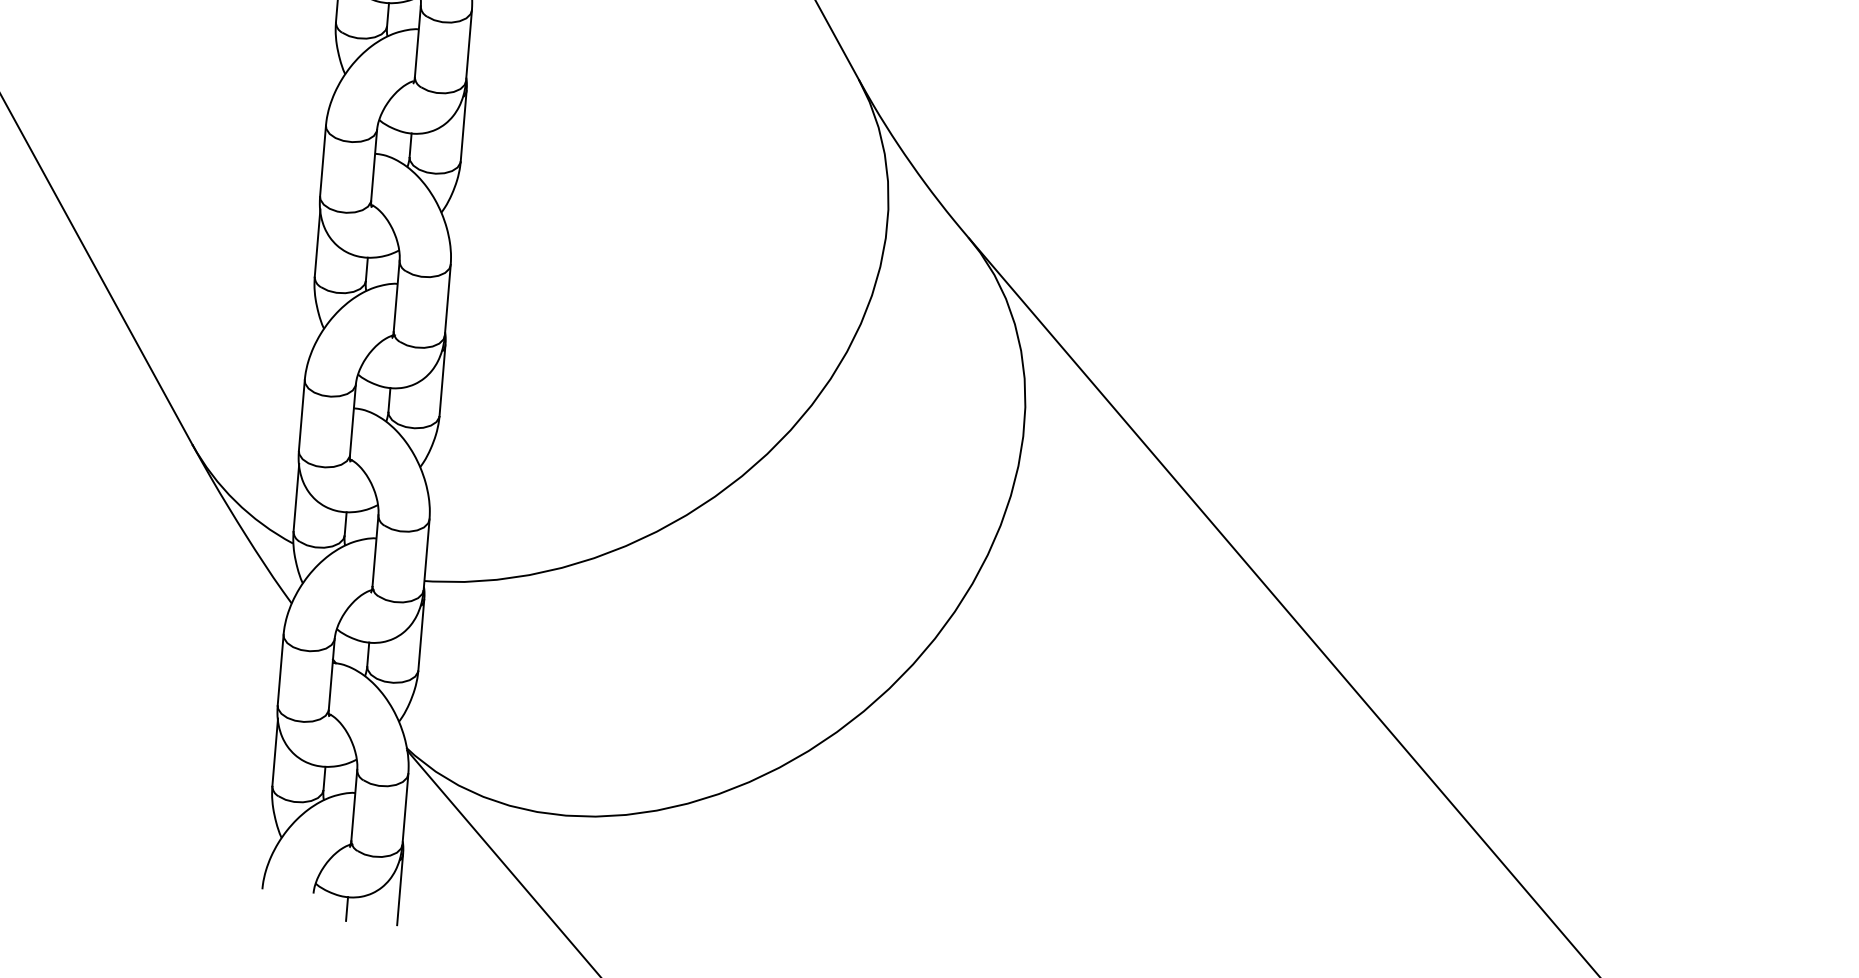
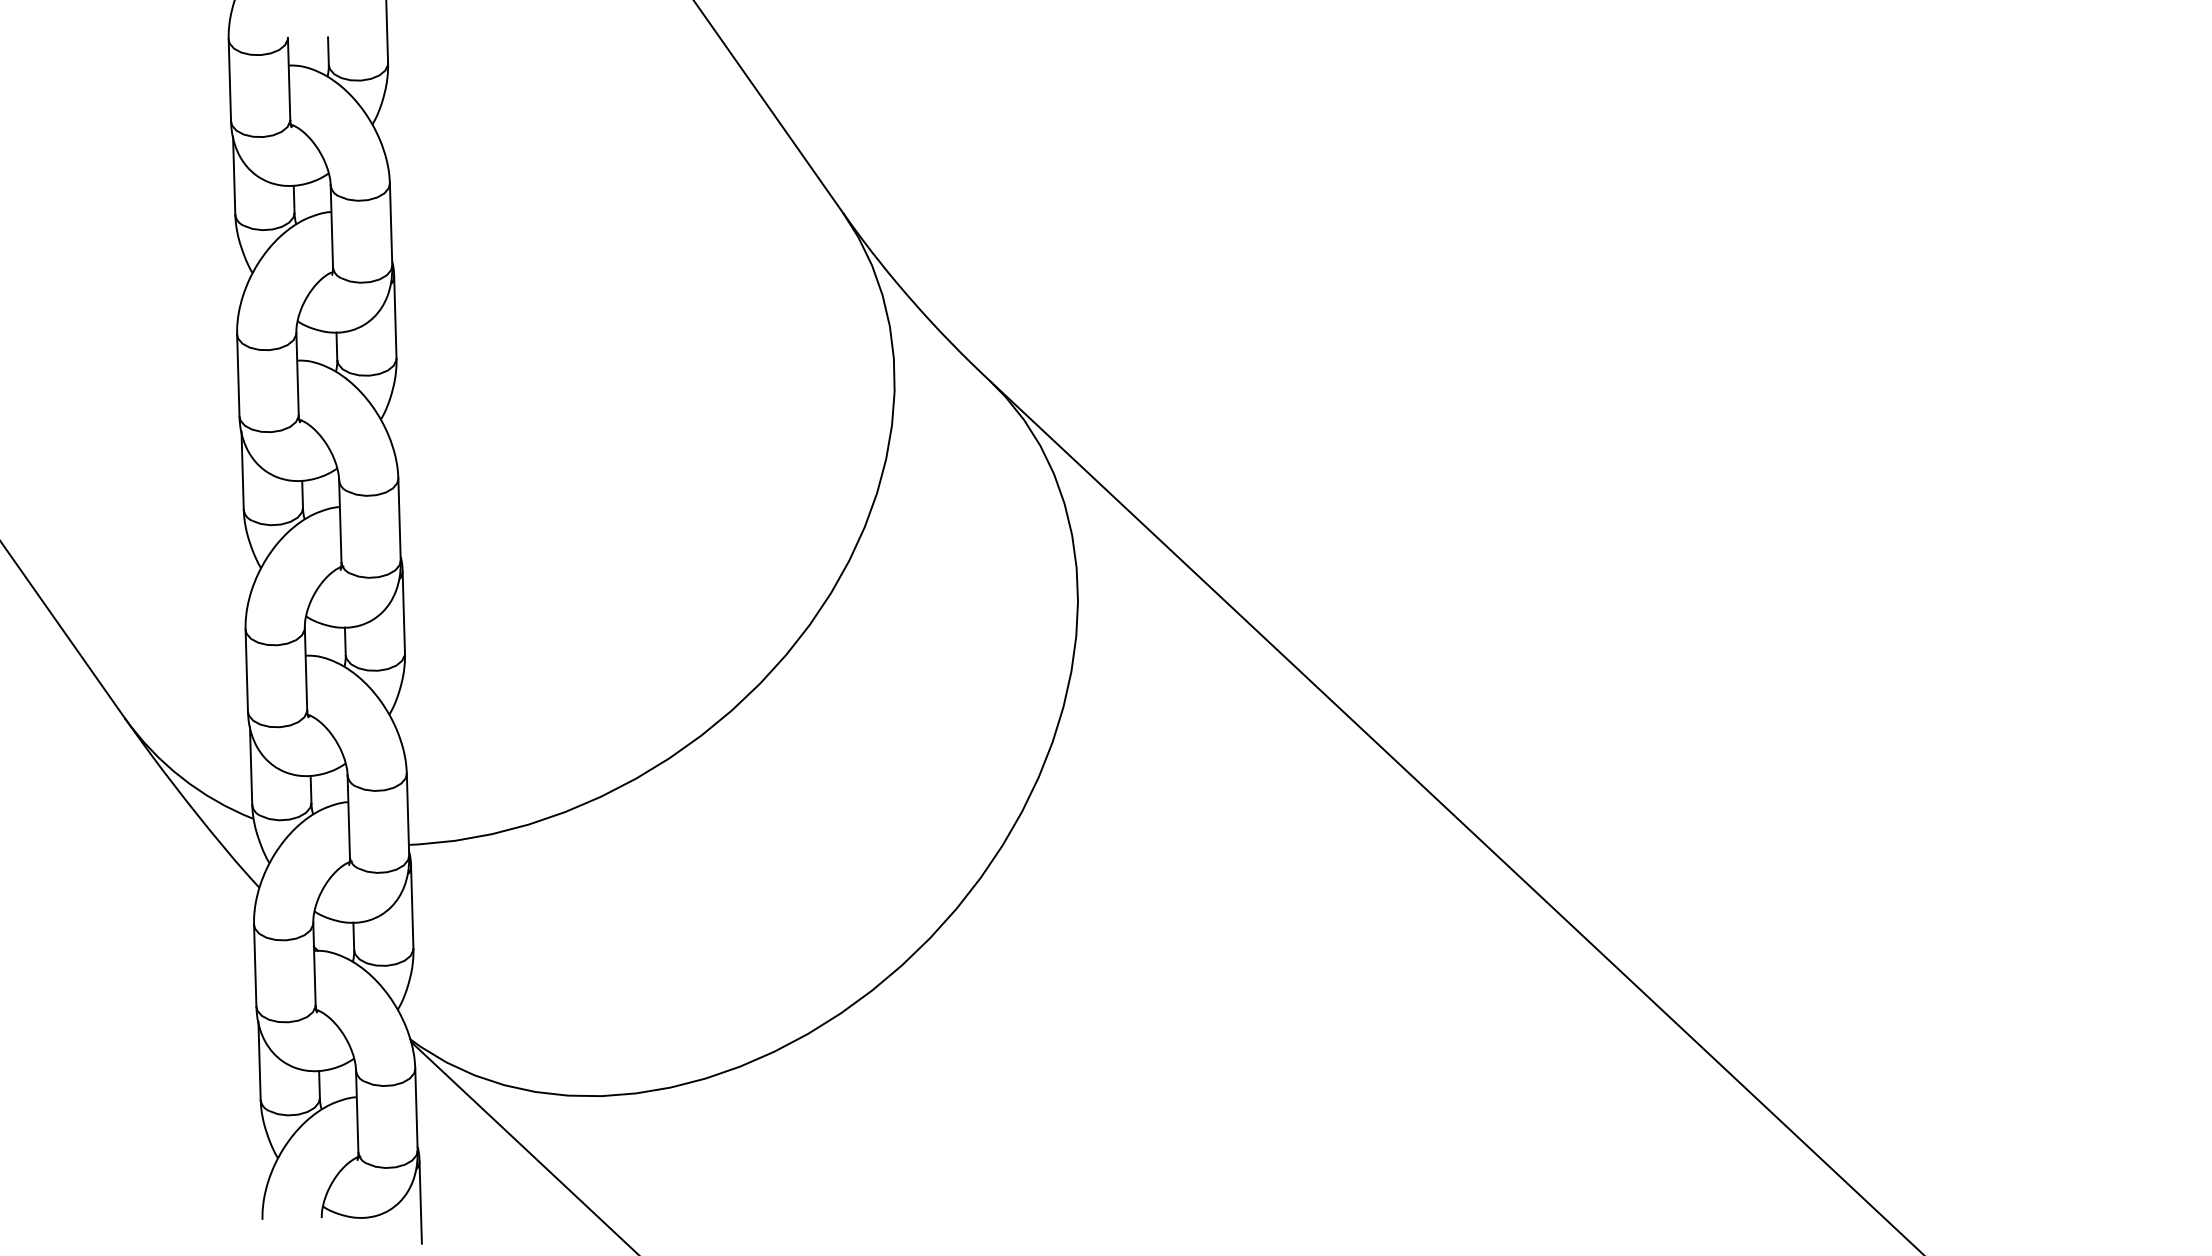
line: (346, 908) -> (361, 1231), removed

